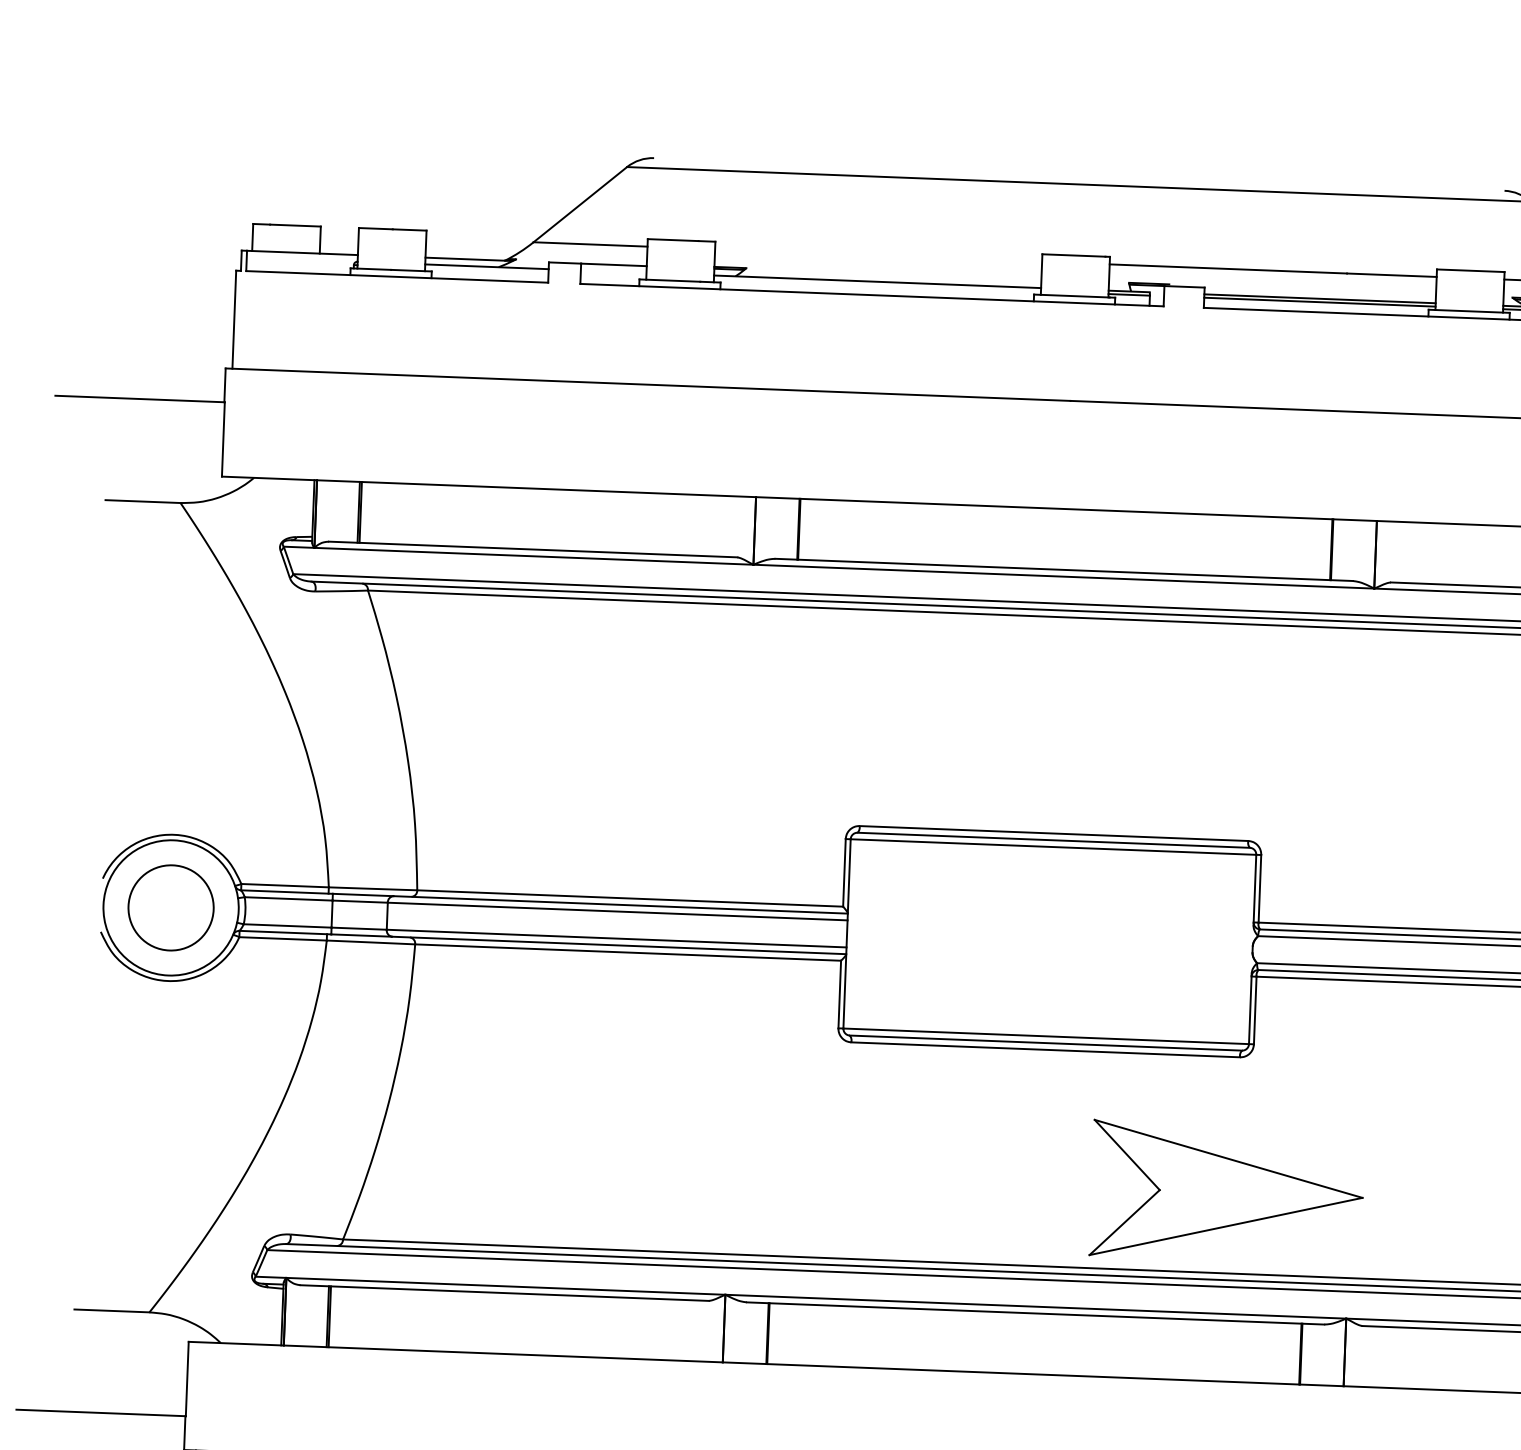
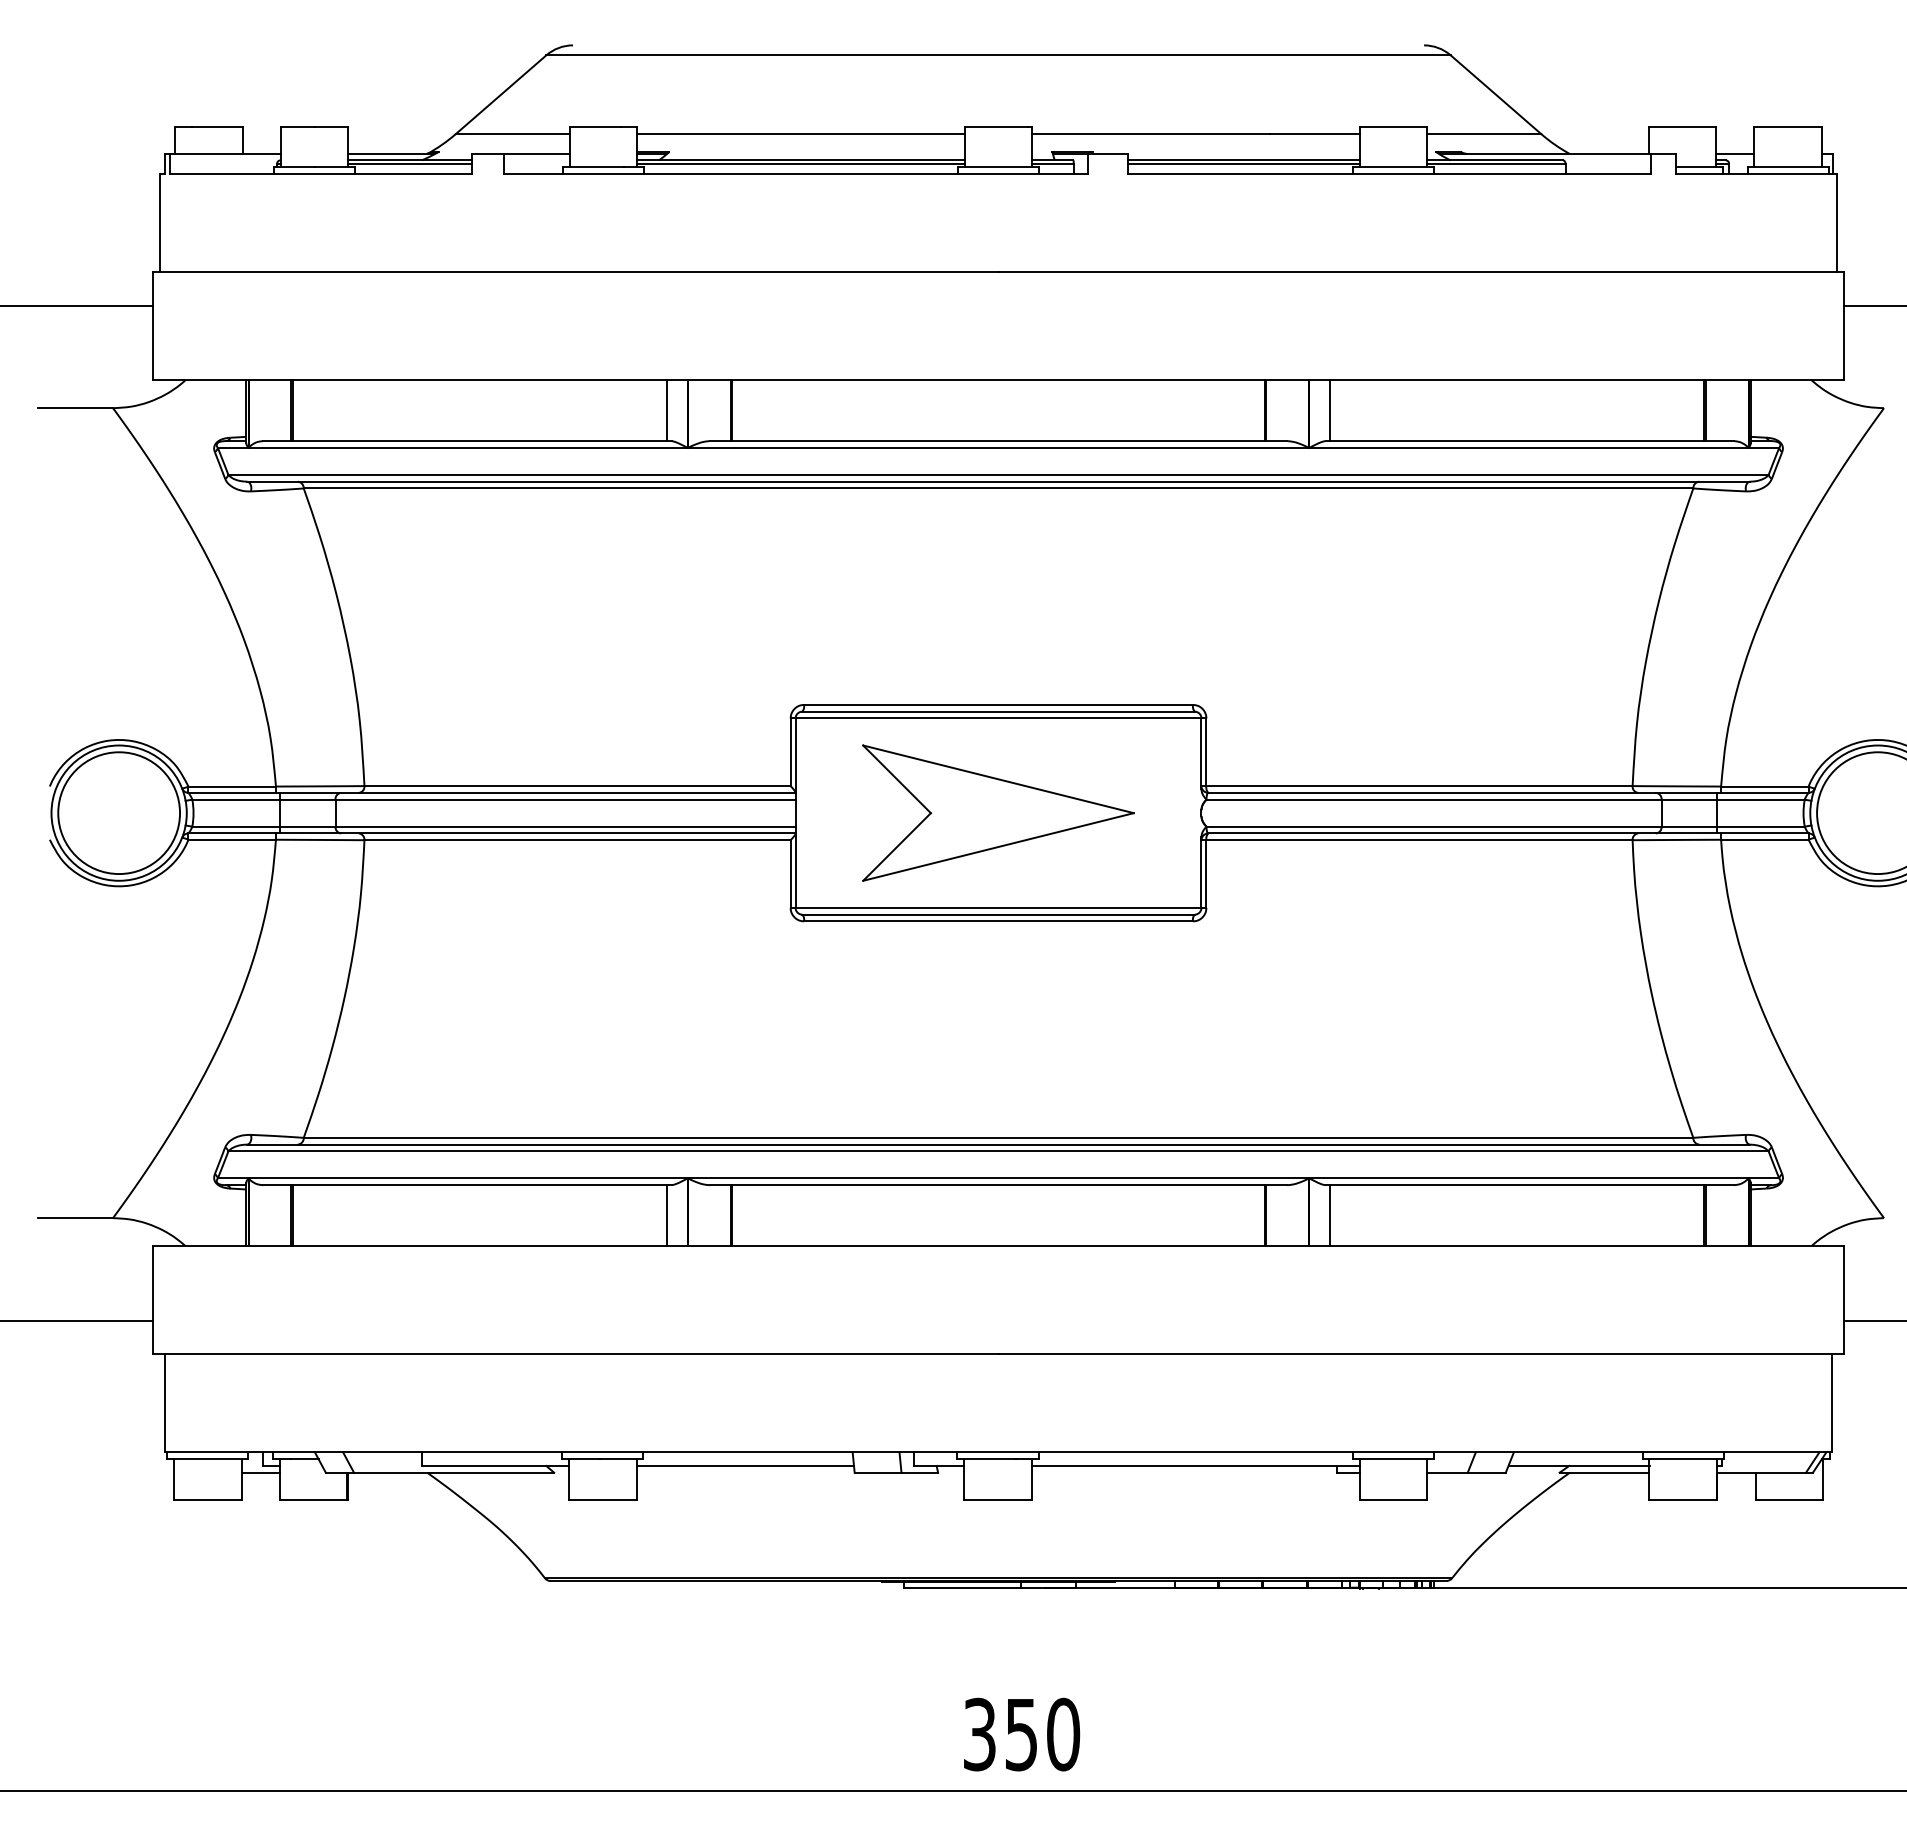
line: (878, 255) -> (800, 134), added
line: (486, 269) -> (409, 163), added
line: (876, 284) -> (800, 163), added
line: (734, 526) -> (667, 410), added
line: (1397, 552) -> (1330, 410), added
circle: (171, 908) -> (119, 813), size x1.43
part: (1227, 1192) -> (998, 812), moved
line: (703, 1331) -> (667, 1215), added
line: (1366, 1356) -> (1330, 1215), added

